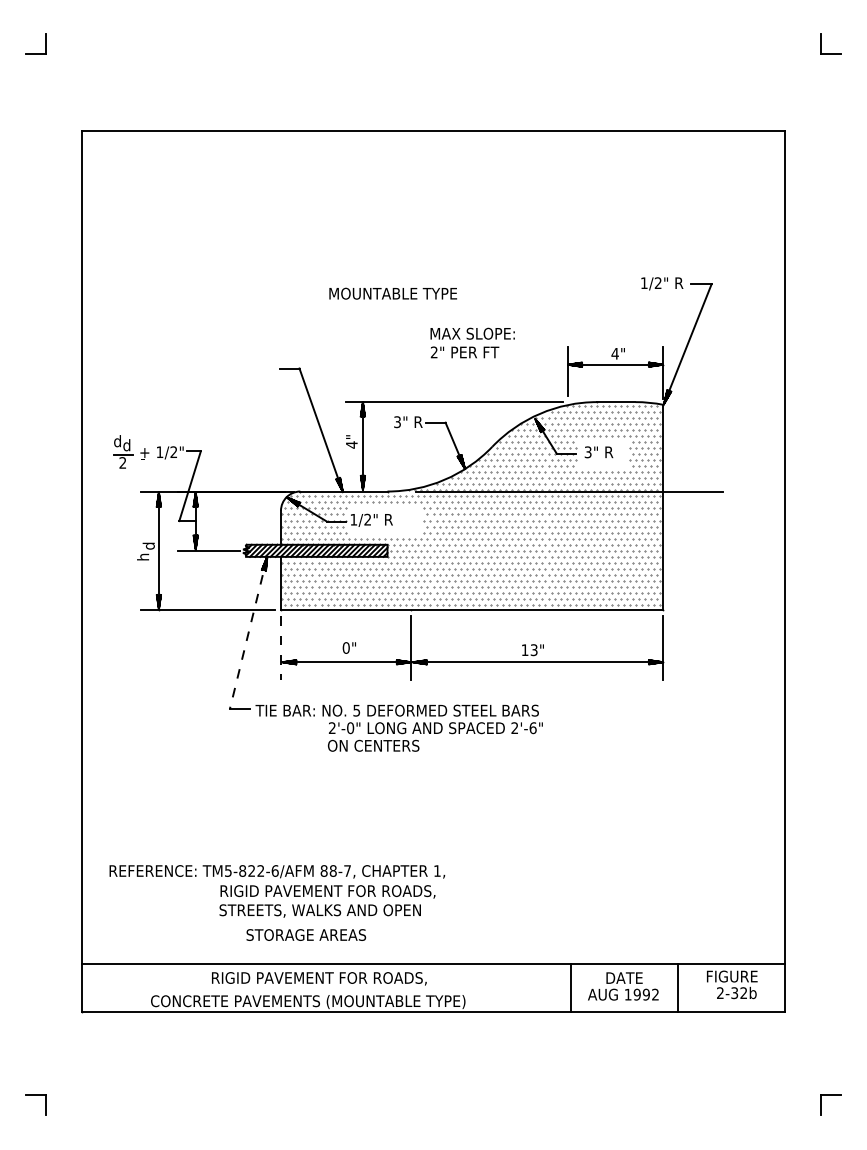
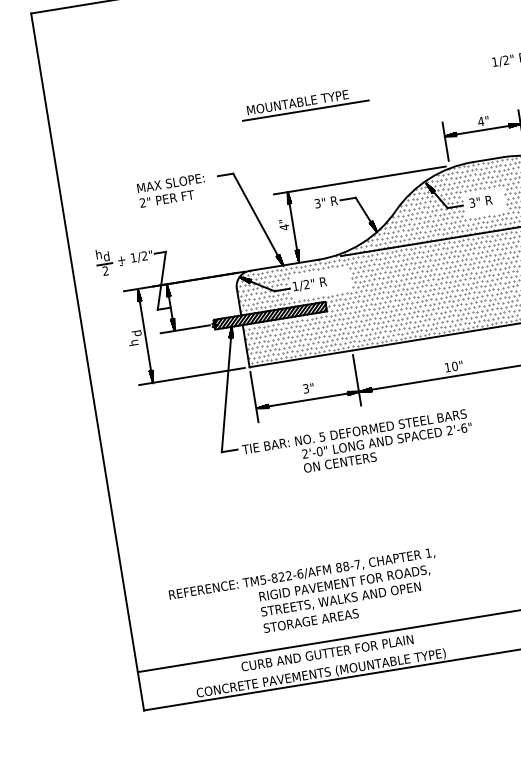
line: (400, 305) -> (305, 110), added
text: (472, 342) -> (171, 190), moved
text: (117, 441) -> (98, 254), d -> h
line: (248, 632) -> (226, 389), dashed -> solid
line: (280, 647) -> (253, 396), dashed -> solid
text: (345, 647) -> (305, 388), 0" -> 3"
text: (533, 650) -> (454, 366), 13" -> 10"
text: (277, 891) -> (304, 589), moved
text: (319, 978) -> (327, 653), RIGID PAVEMENT FOR ROADS, -> CURB AND GUTTER FOR PLAIN

